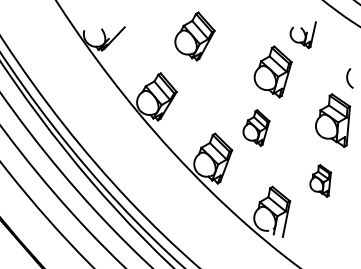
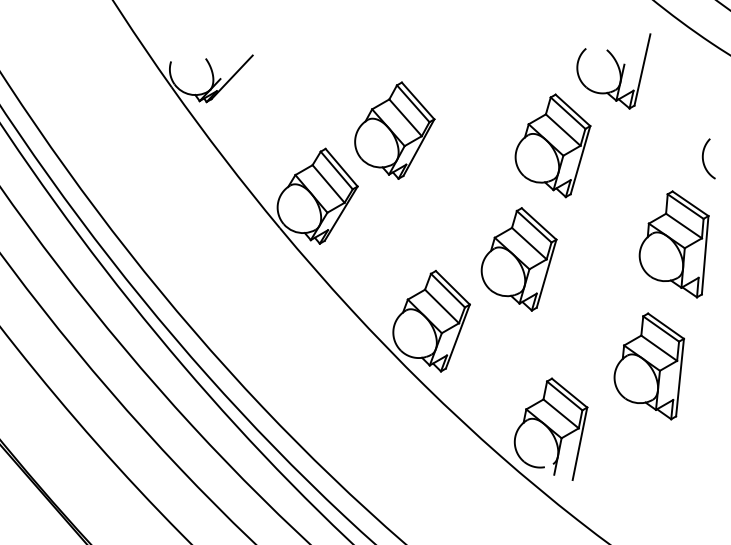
part: (303, 34) -> (614, 70), size x1.43
part: (194, 36) -> (393, 130), moved
part: (256, 127) -> (519, 258), size x1.43
part: (320, 180) -> (648, 365), size x1.67

